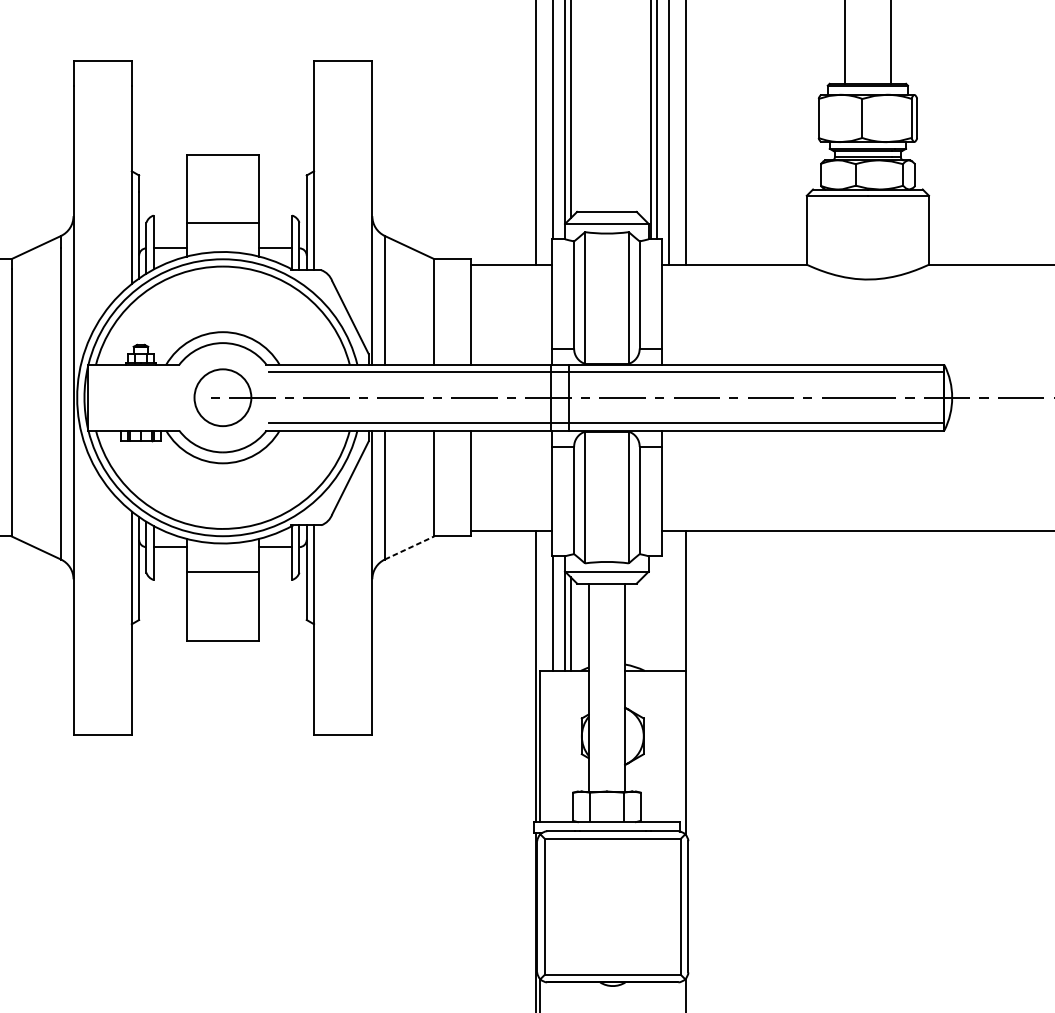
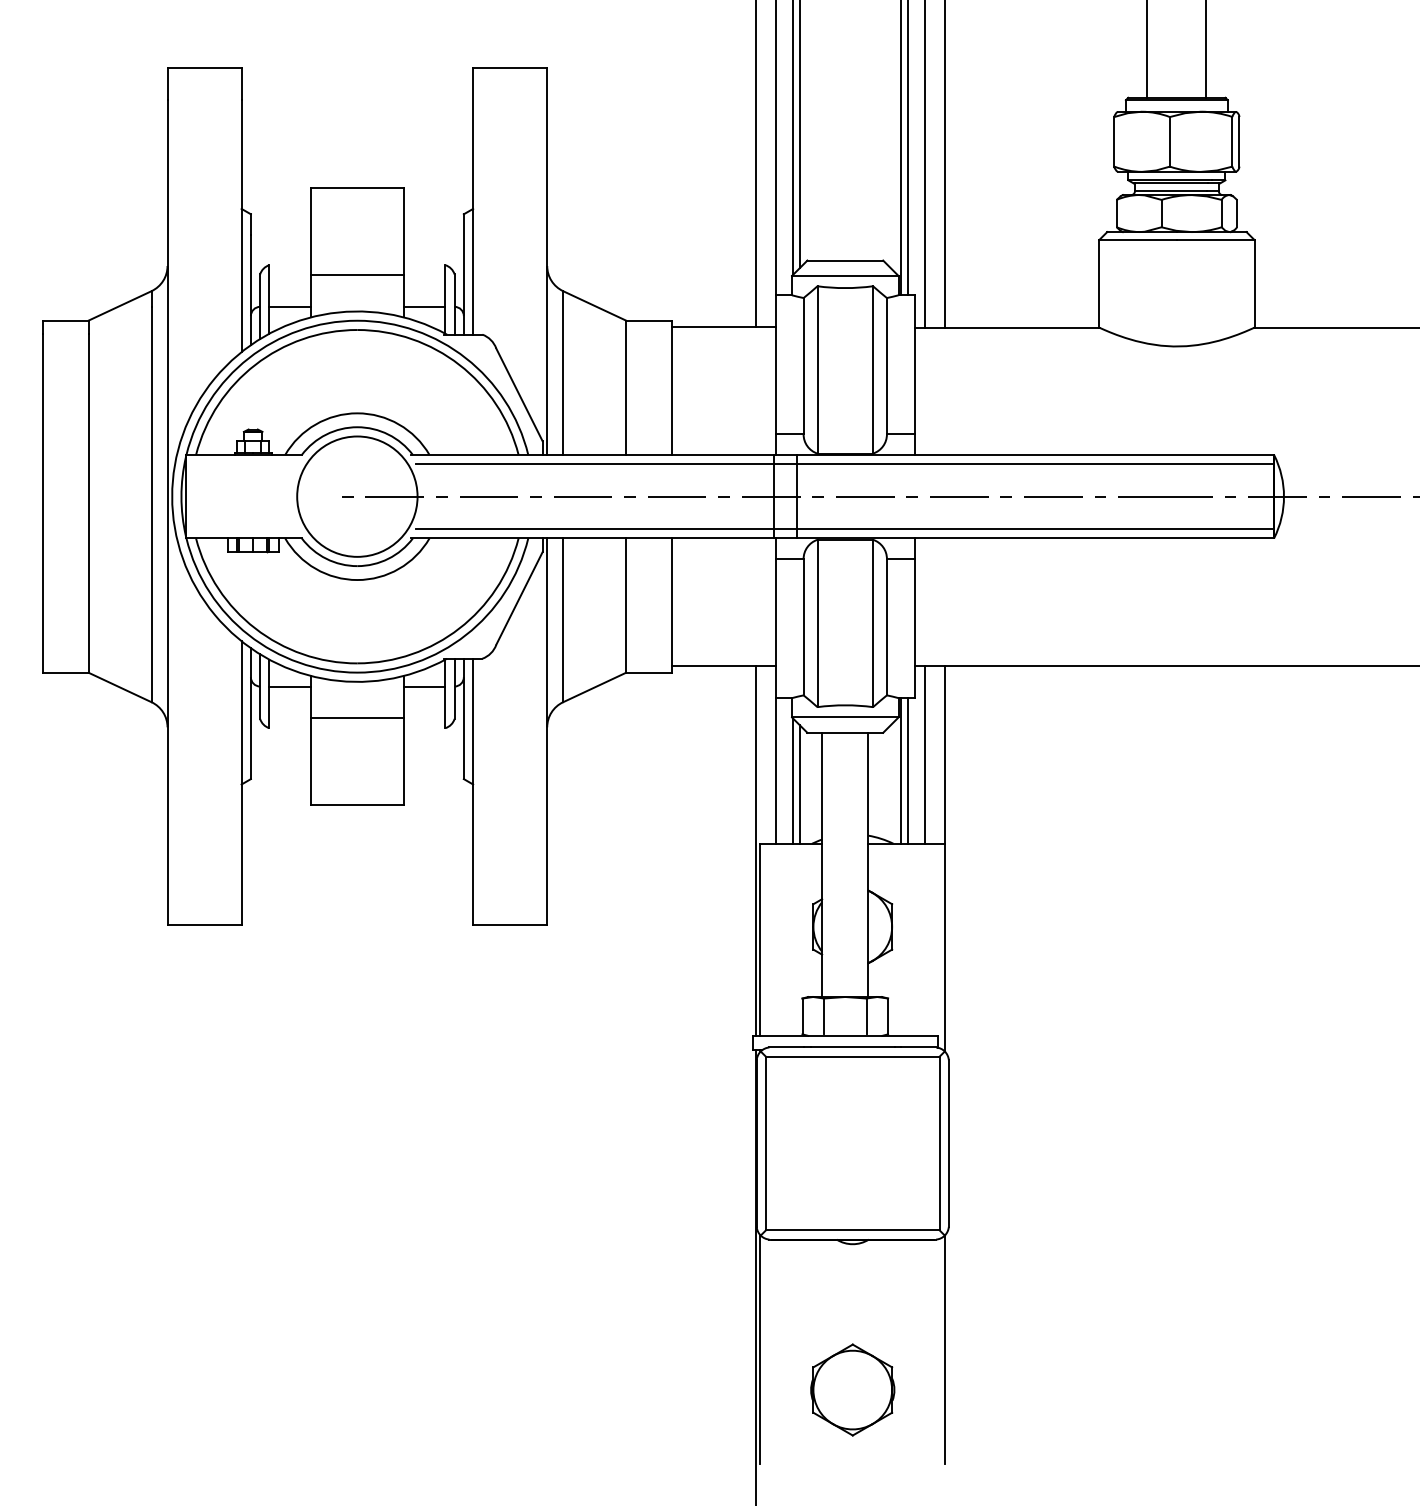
circle: (223, 397) -> (357, 496), size x1.67
line: (409, 547) -> (594, 687), dashed -> solid
line: (669, 600) -> (924, 754), added
line: (651, 613) -> (901, 770), added
line: (656, 613) -> (908, 770), added

